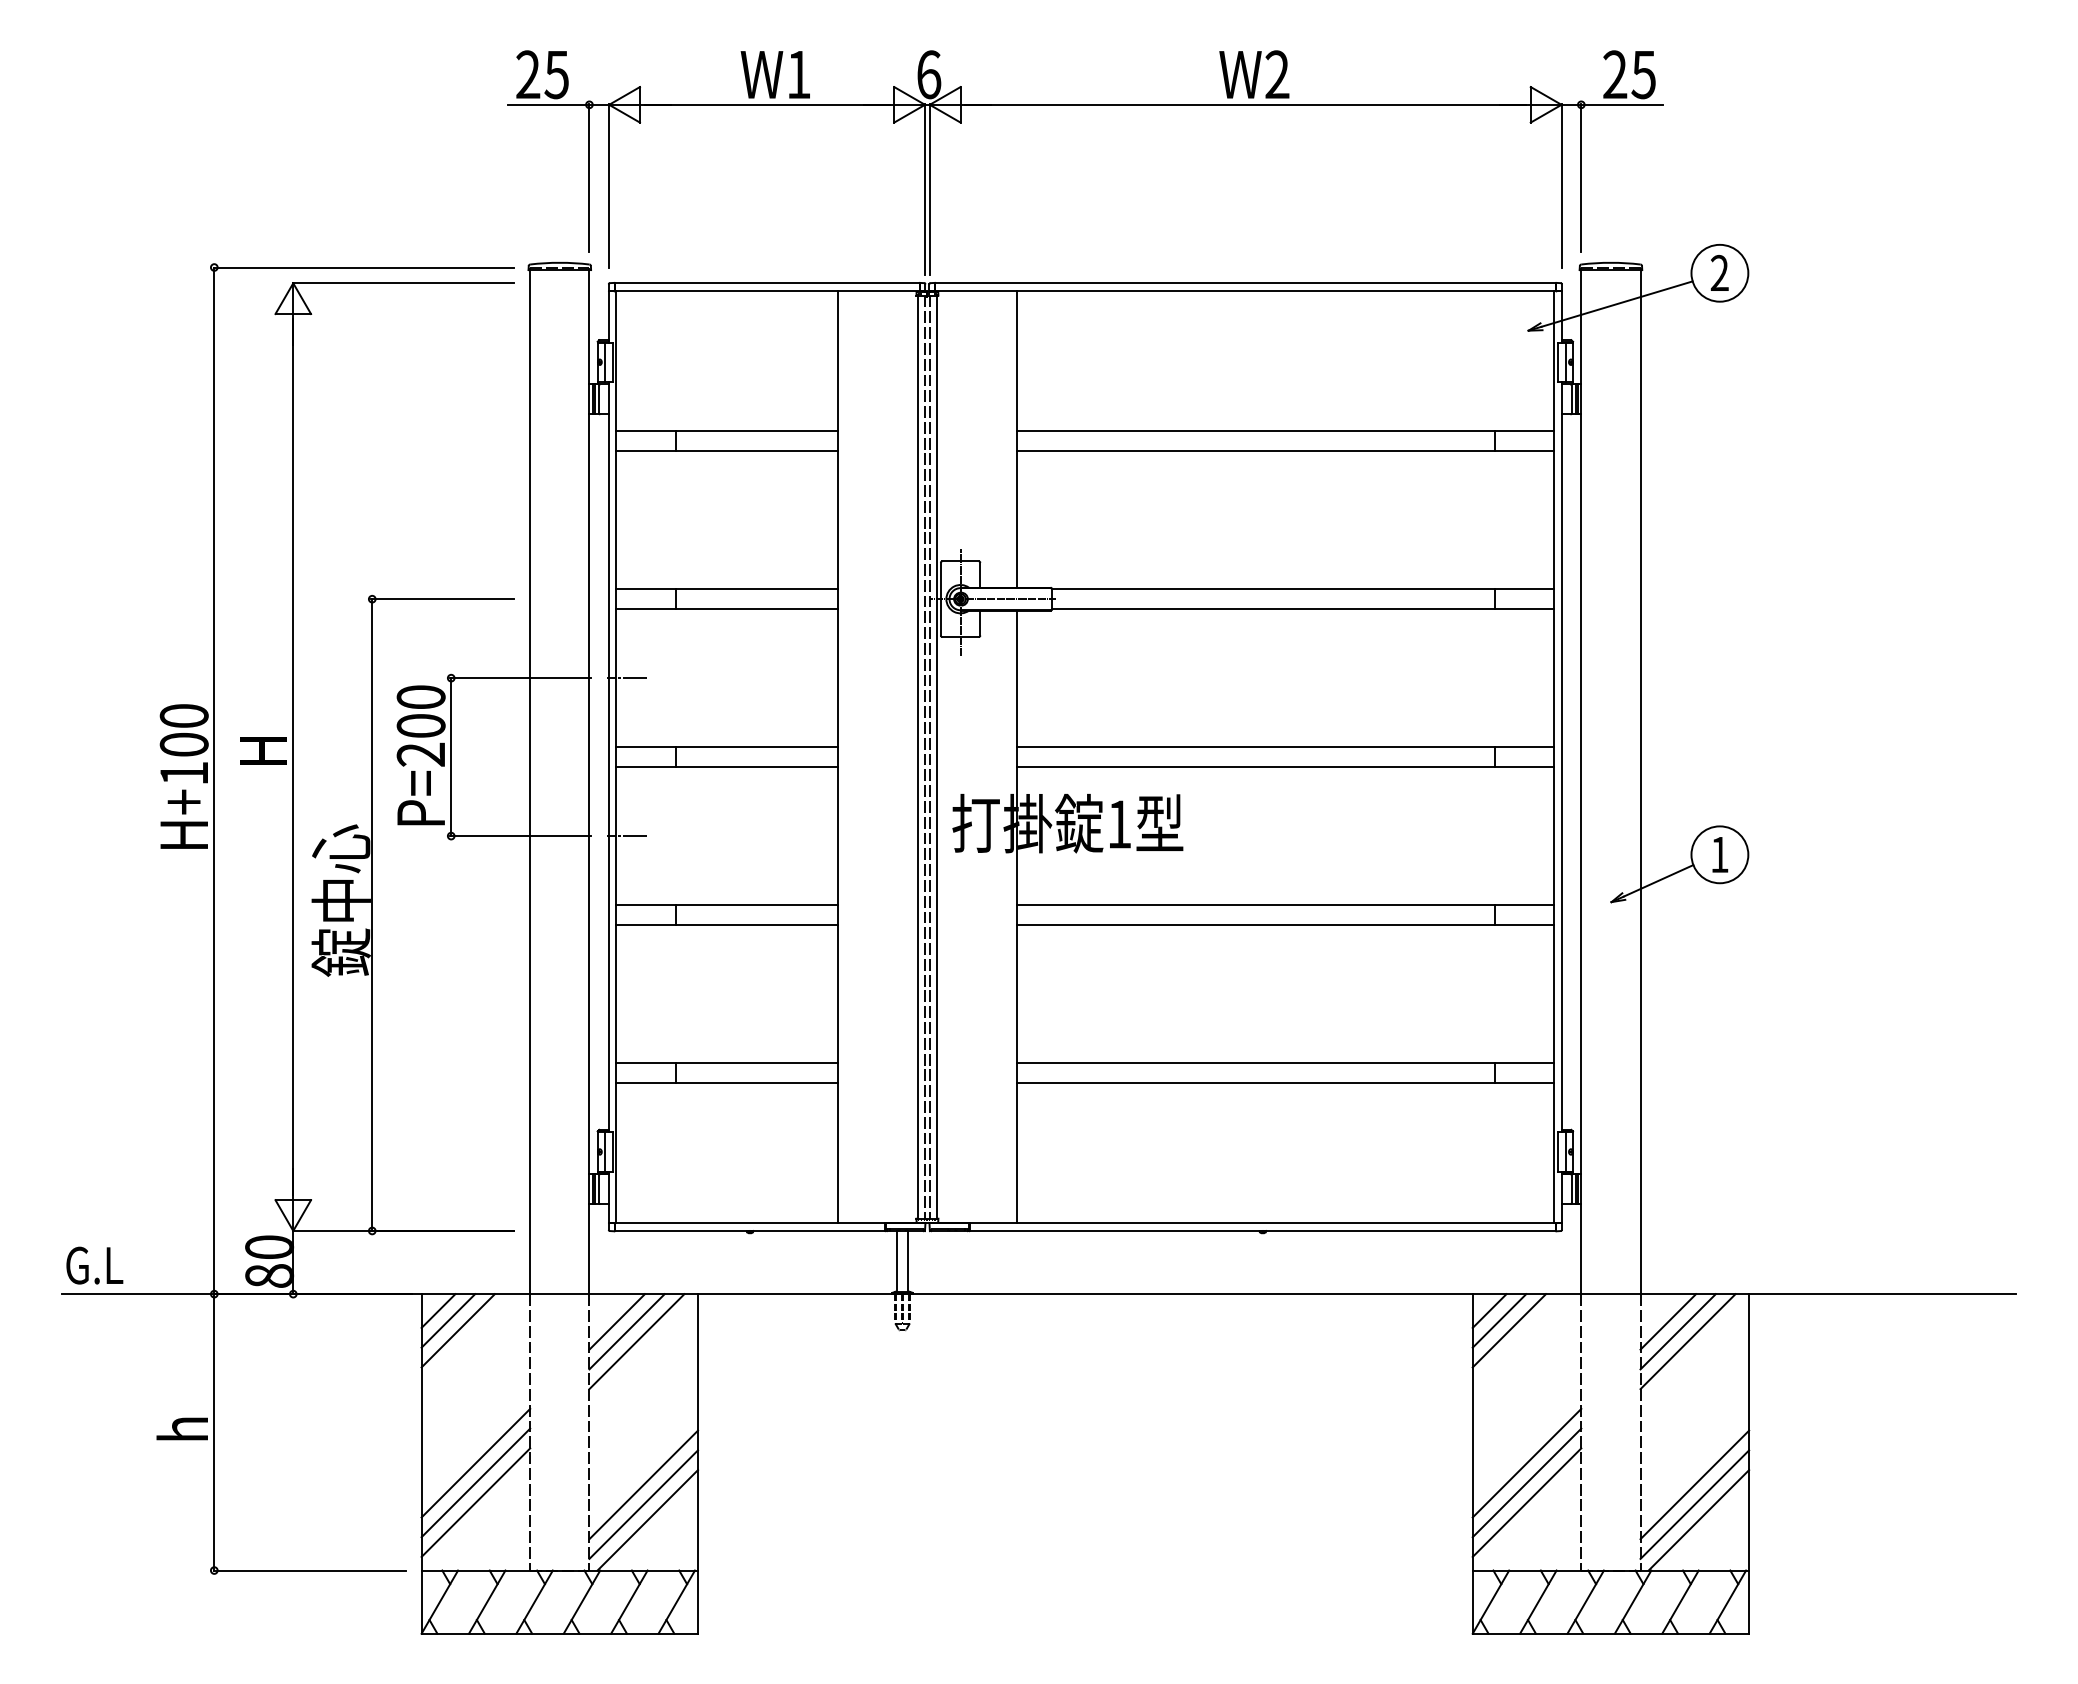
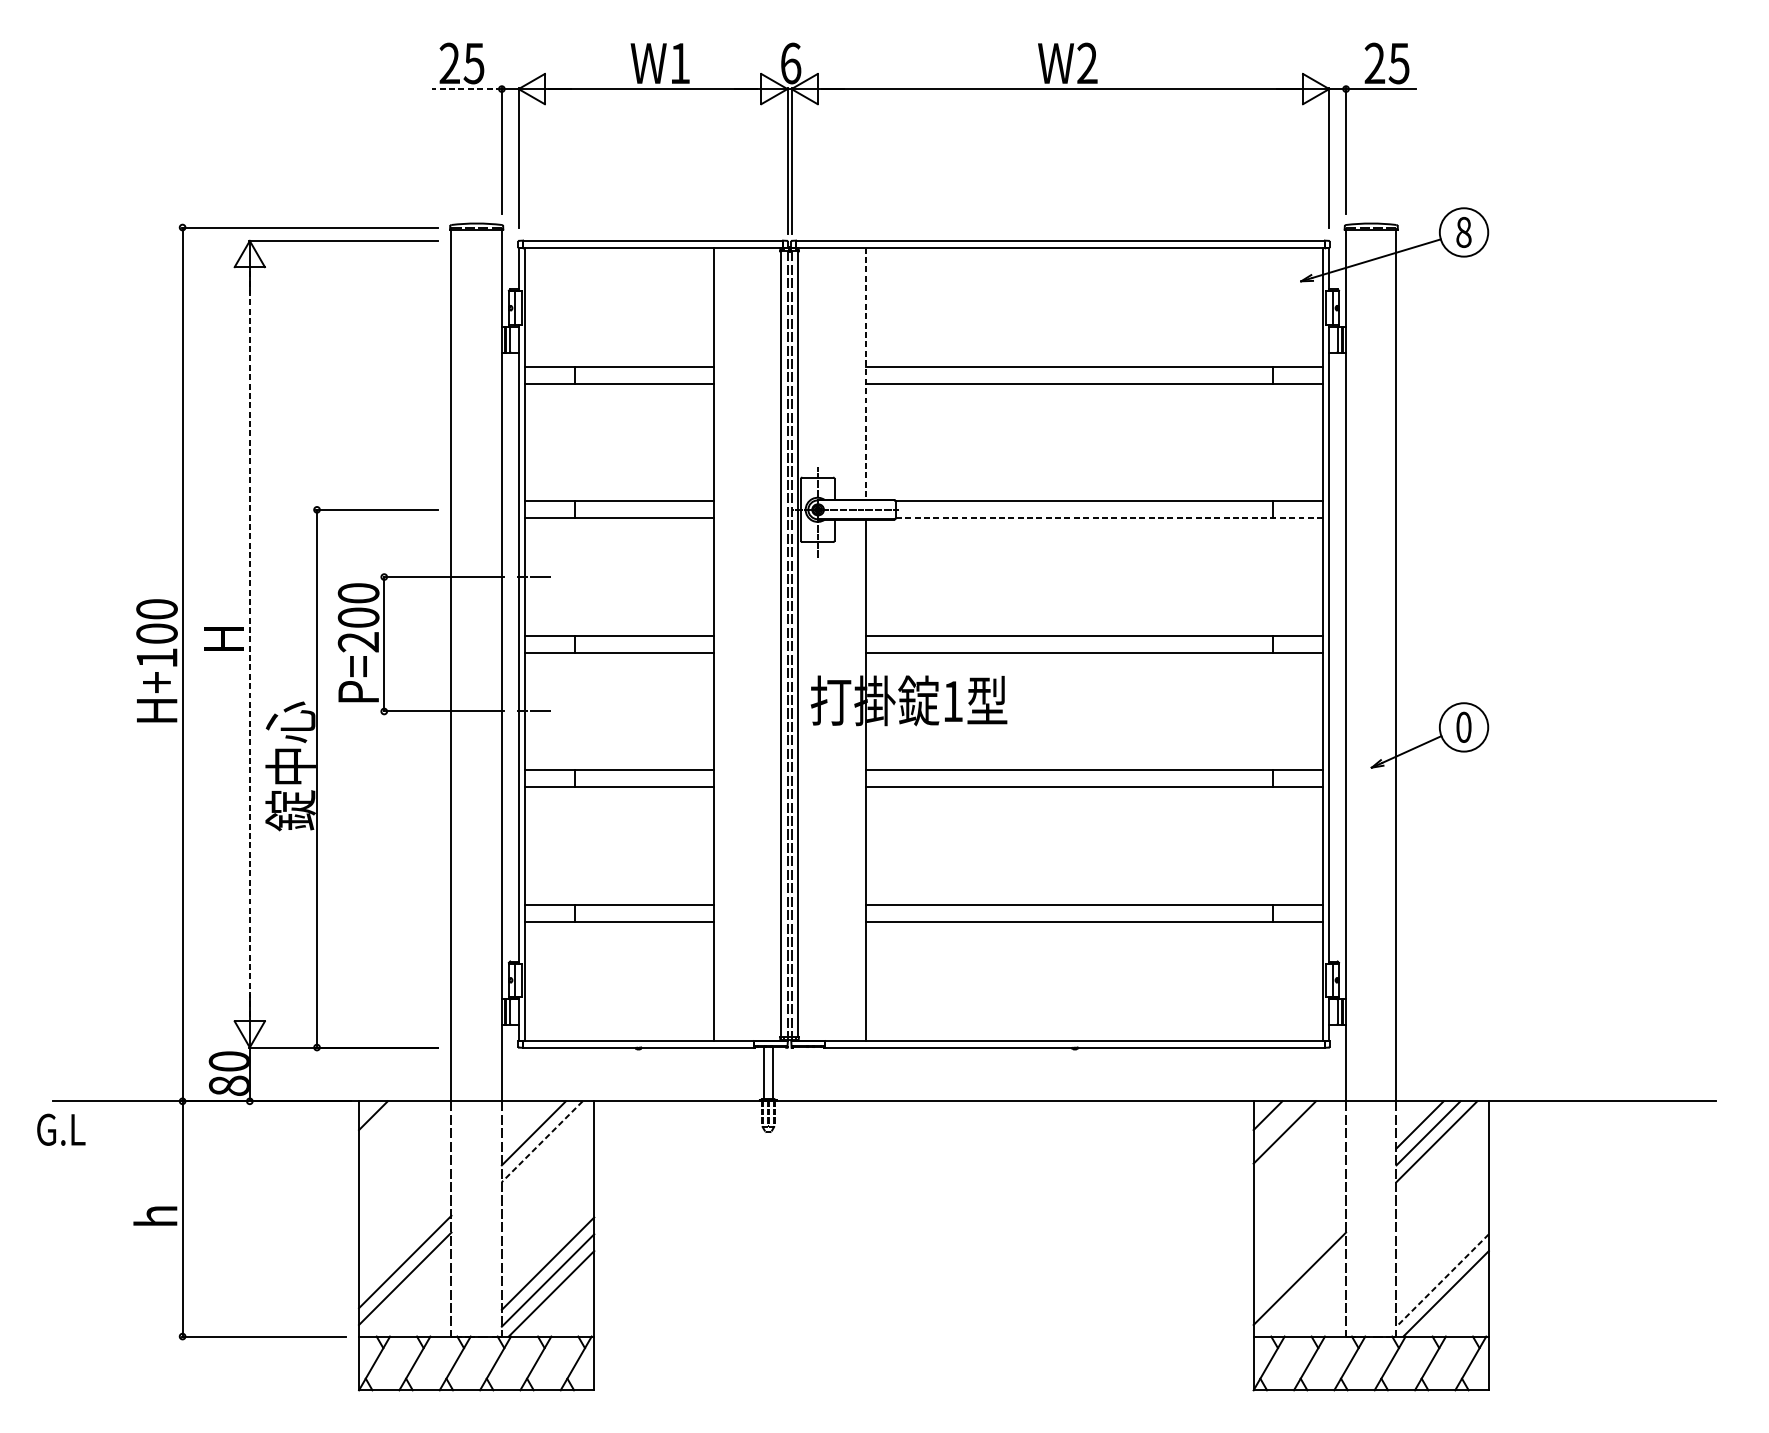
line: (548, 104) -> (467, 88), solid -> dashed
text: (1719, 272) -> (1463, 231), 2 -> 8
line: (1016, 439) -> (865, 373), solid -> dashed
line: (1302, 609) -> (1108, 518), solid -> dashed
line: (293, 757) -> (250, 644), solid -> dashed
text: (1719, 854) -> (1463, 727), 1 -> 0
text: (94, 1265) -> (61, 1129), moved
line: (448, 1320) -> (381, 1123), removed
line: (1499, 1320) -> (1276, 1123), removed
line: (616, 1321) -> (524, 1124), removed
line: (457, 1330) -> (389, 1132), removed
line: (636, 1342) -> (541, 1142), solid -> dashed
line: (475, 1462) -> (404, 1244), removed
line: (1526, 1462) -> (1299, 1244), removed
line: (1526, 1482) -> (1299, 1261), removed
line: (1694, 1484) -> (1442, 1263), removed
line: (1694, 1504) -> (1442, 1280), solid -> dashed

